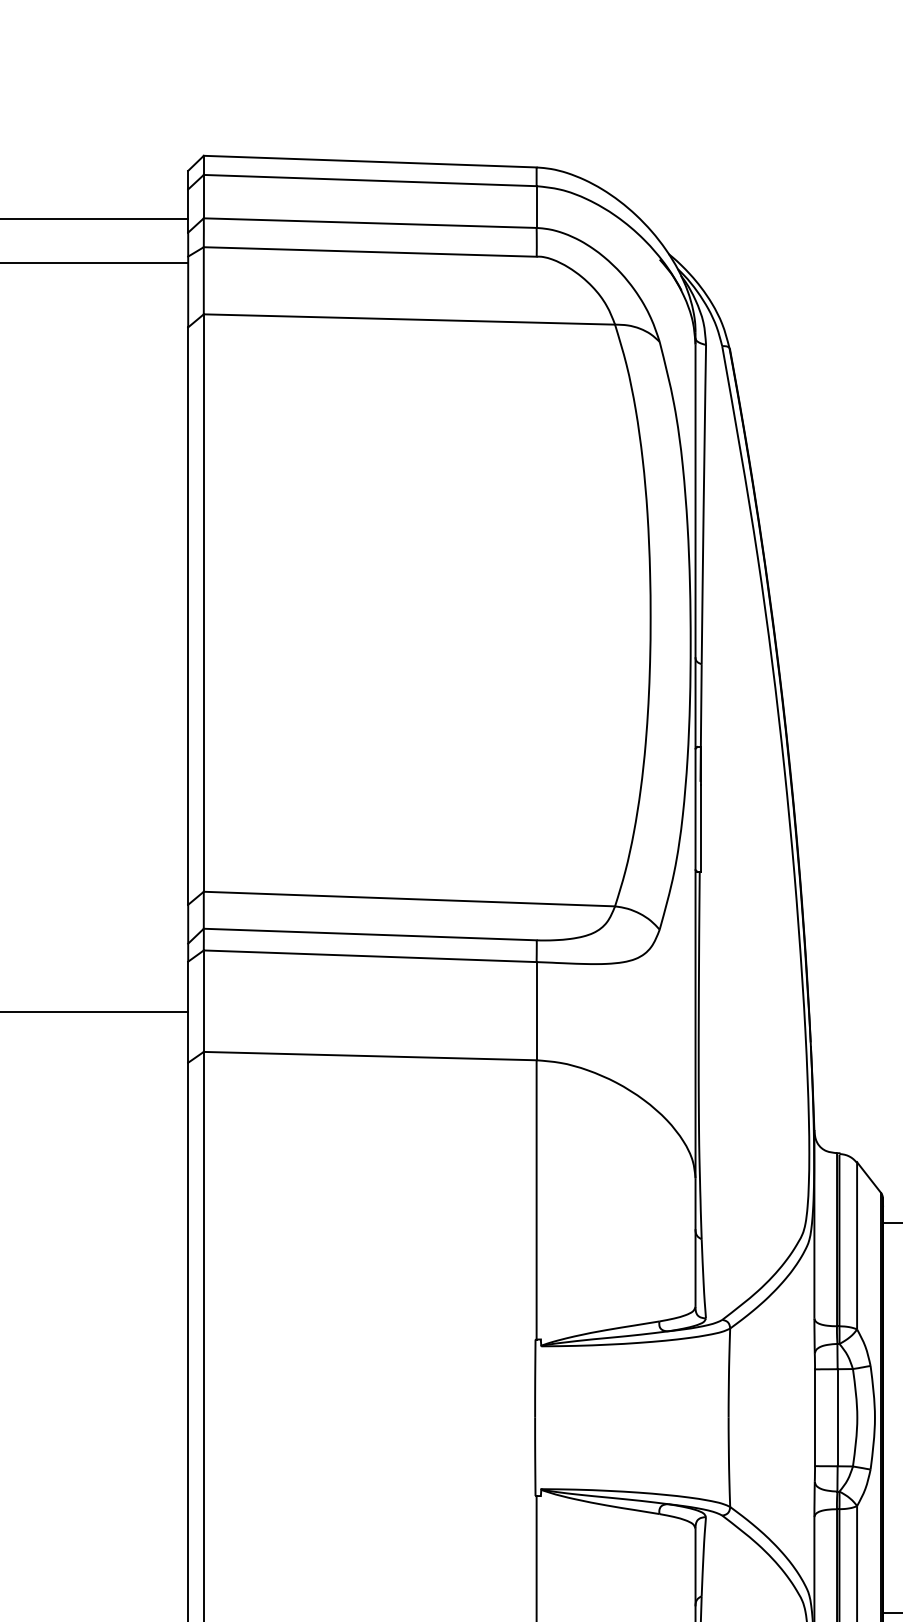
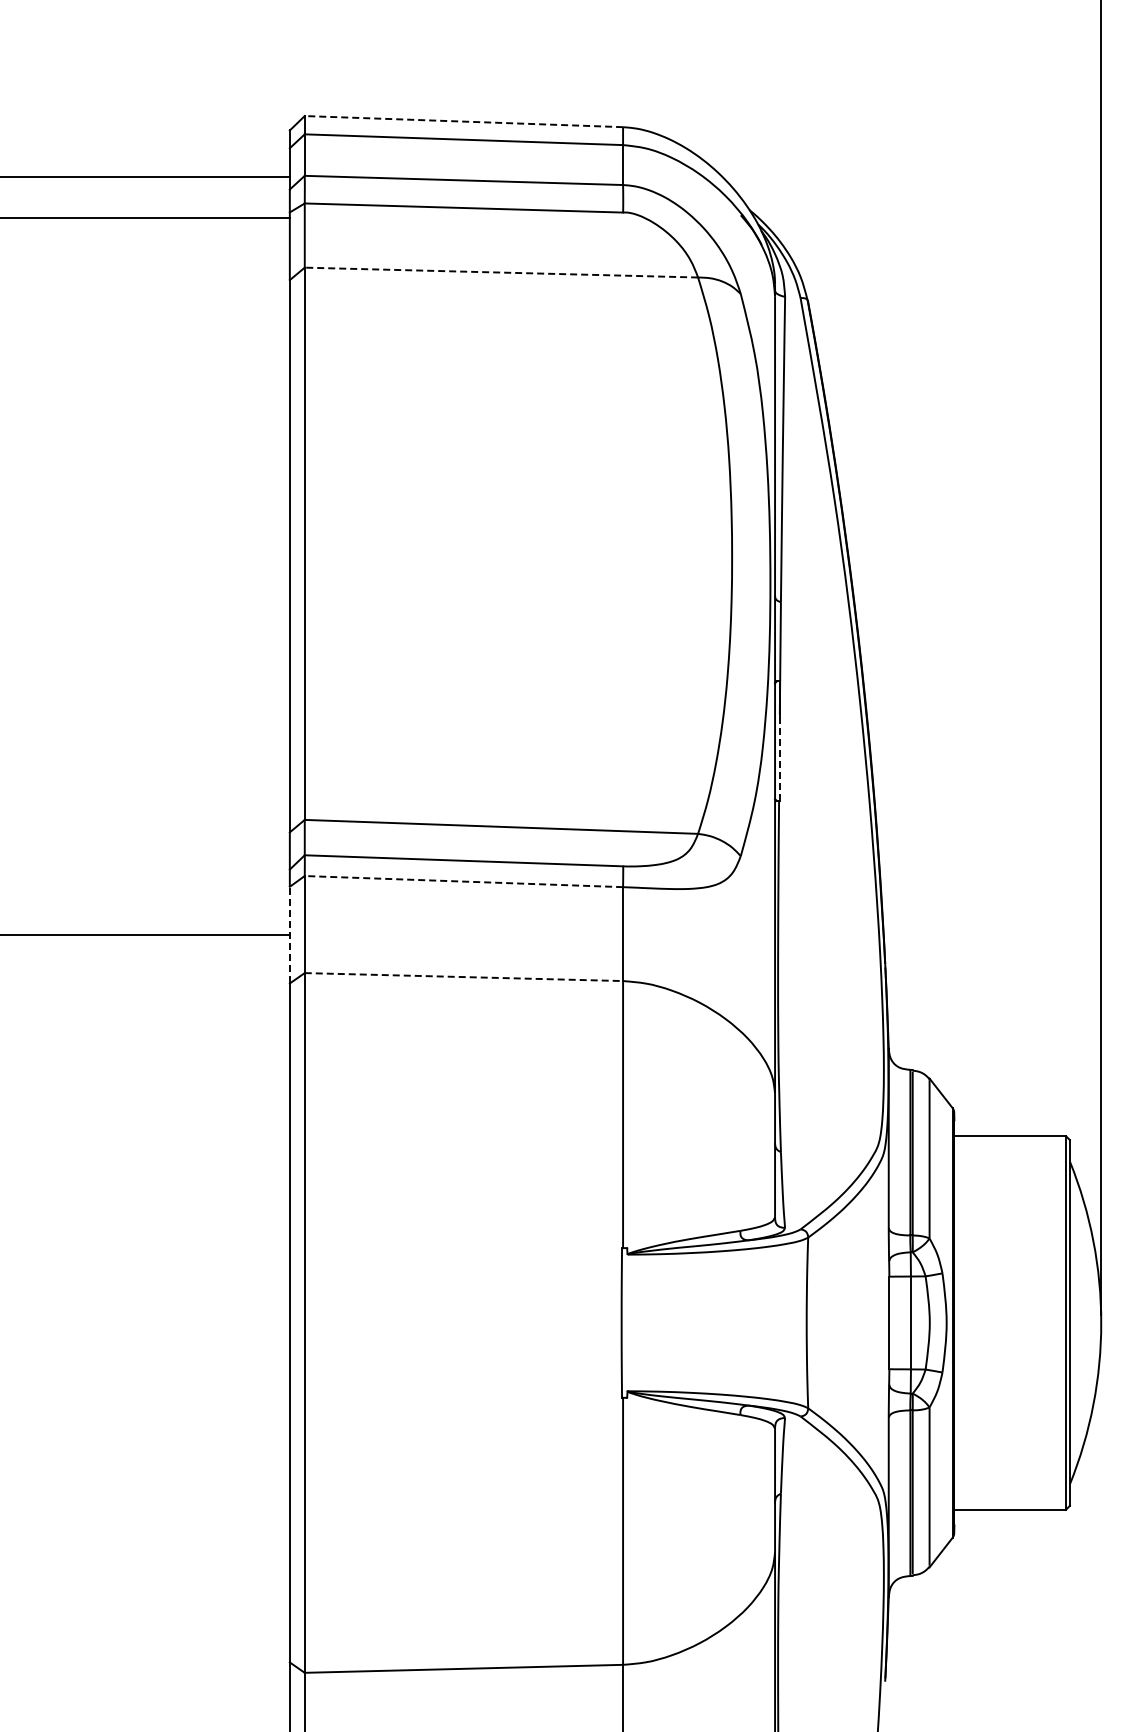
line: (369, 161) -> (463, 121), solid -> dashed
line: (409, 319) -> (501, 272), solid -> dashed
line: (700, 827) -> (779, 758), solid -> dashed
line: (369, 956) -> (463, 881), solid -> dashed
line: (187, 1011) -> (289, 934), solid -> dashed
line: (370, 1056) -> (464, 977), solid -> dashed

